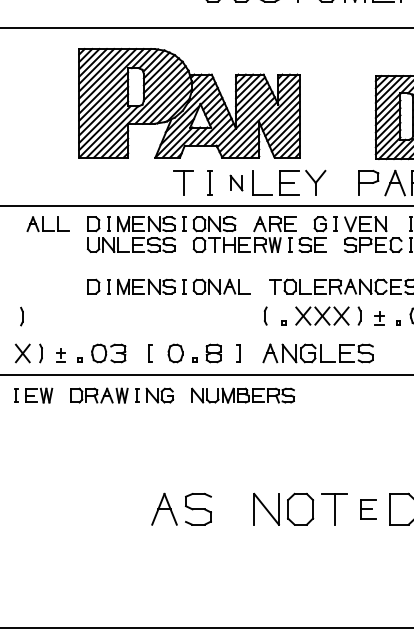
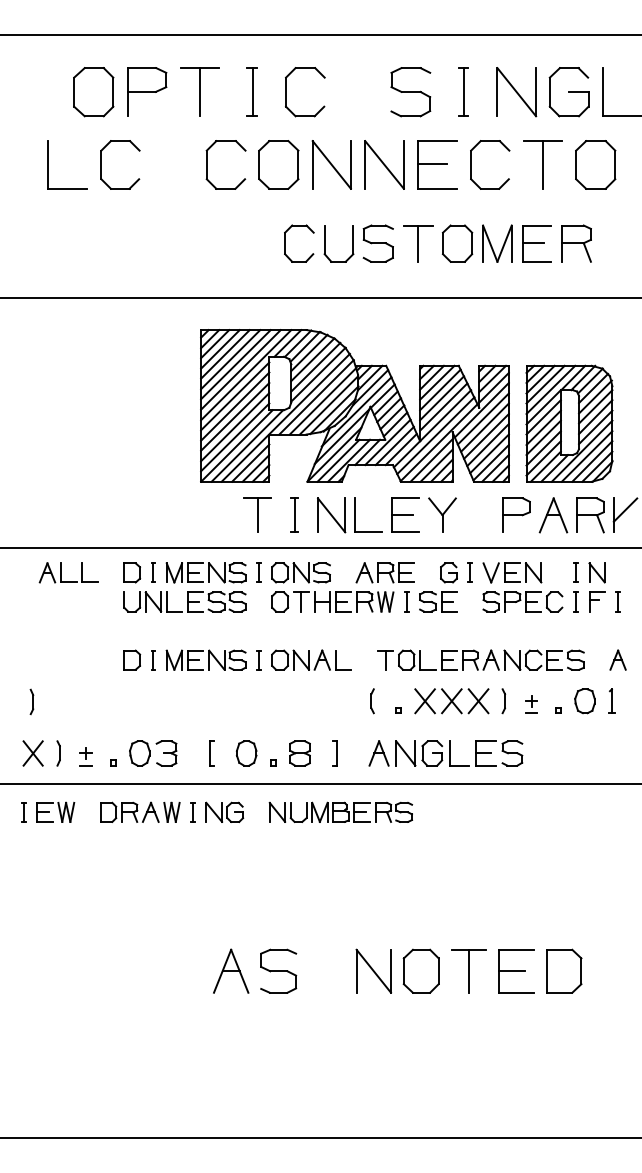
part: (189, 103) -> (354, 405), moved
part: (236, 183) -> (331, 515), size x1.67
part: (368, 509) -> (516, 971), size x1.67

